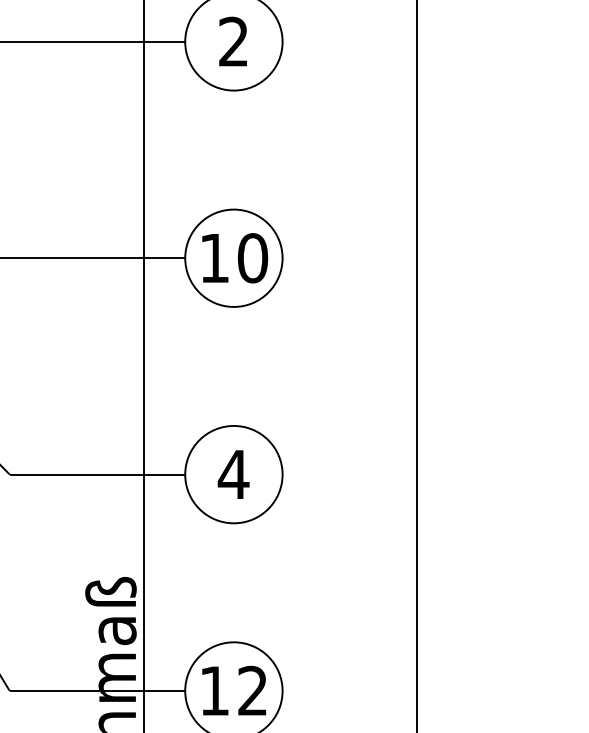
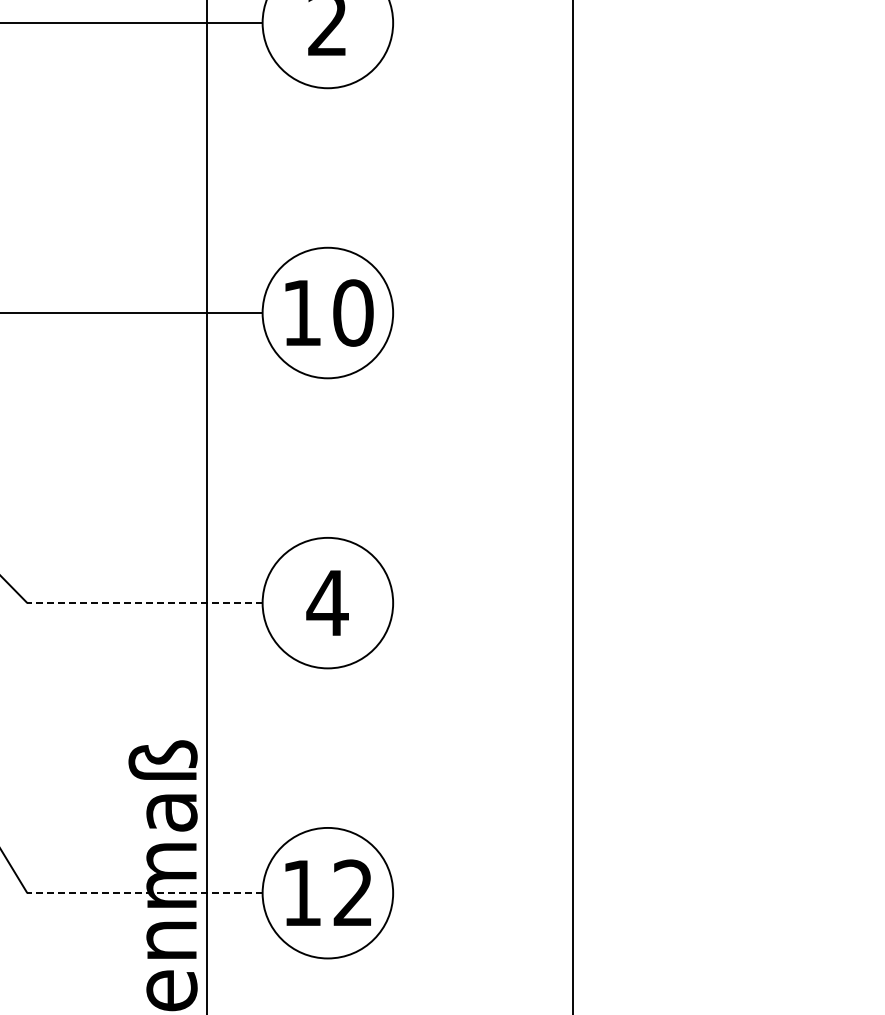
line: (97, 474) -> (145, 603), solid -> dashed
line: (97, 691) -> (145, 893), solid -> dashed

